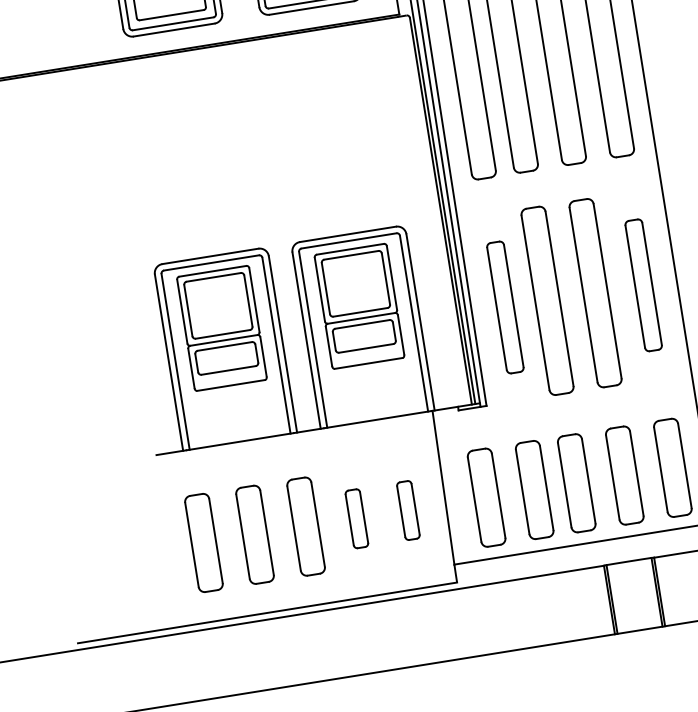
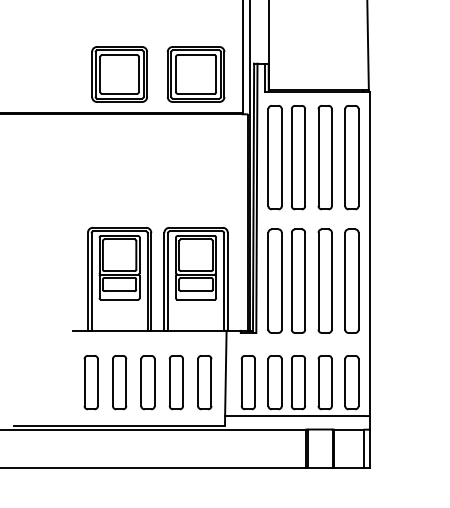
part: (642, 284) -> (351, 280), size x1.43
part: (504, 306) -> (274, 280), size x1.43
part: (407, 510) -> (204, 382), size x1.67
part: (355, 518) -> (175, 382), size x1.67

